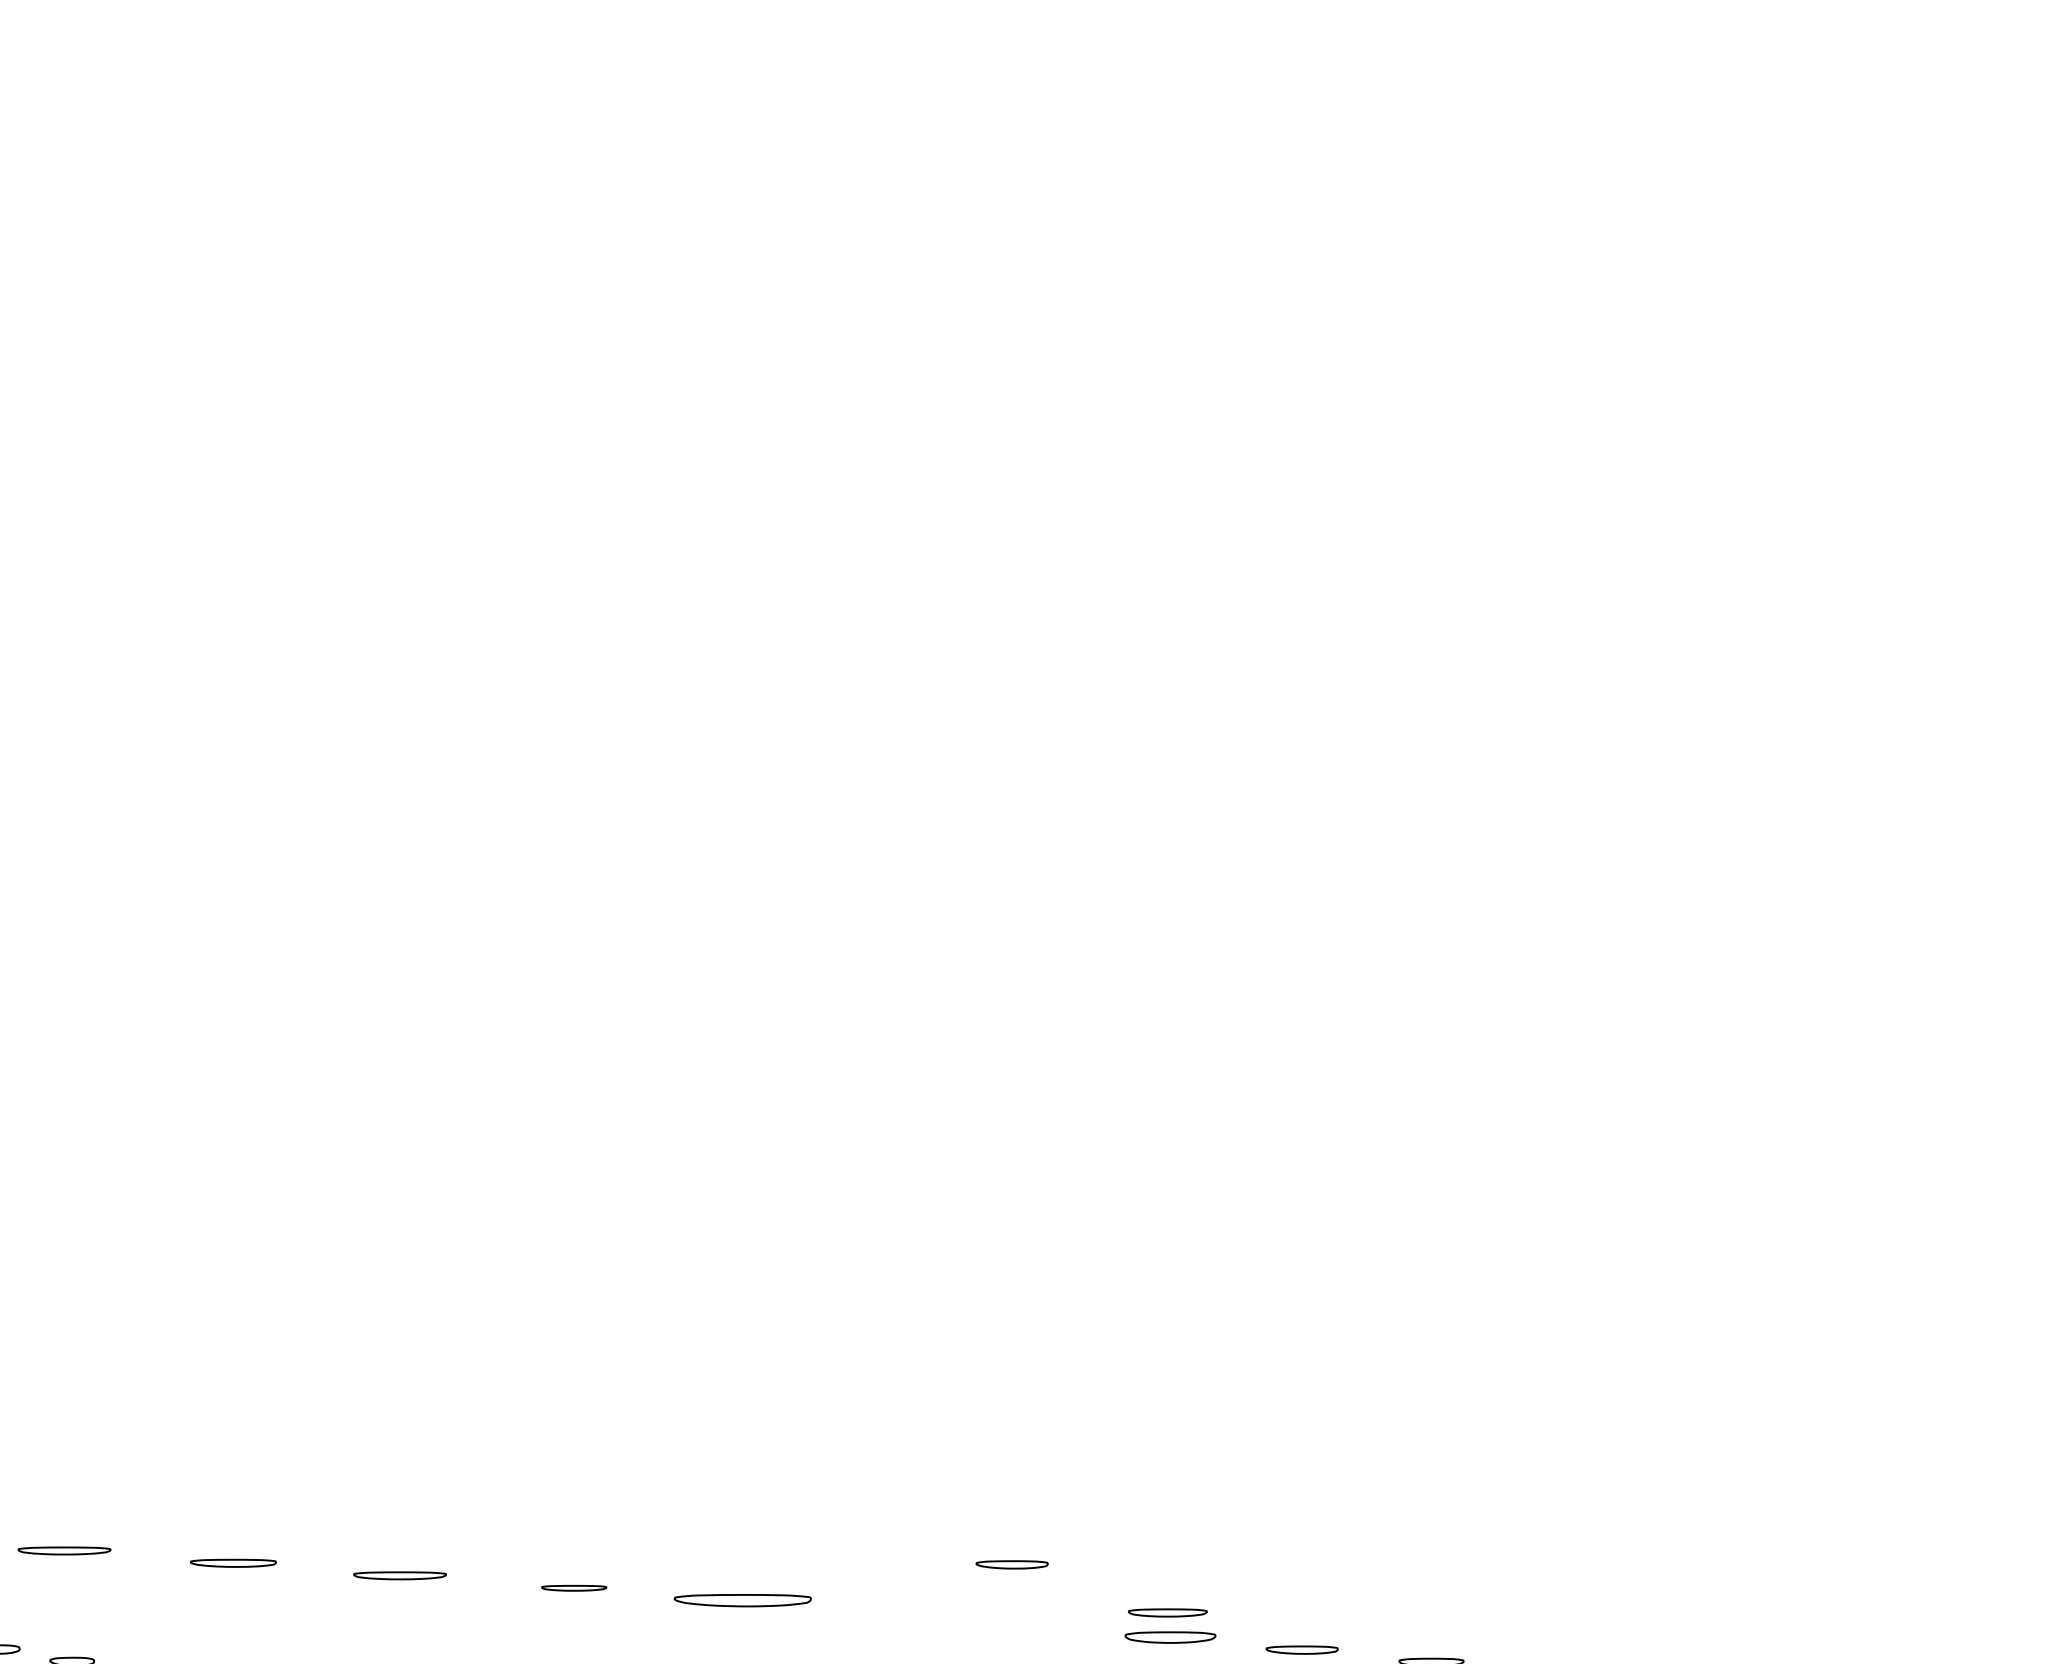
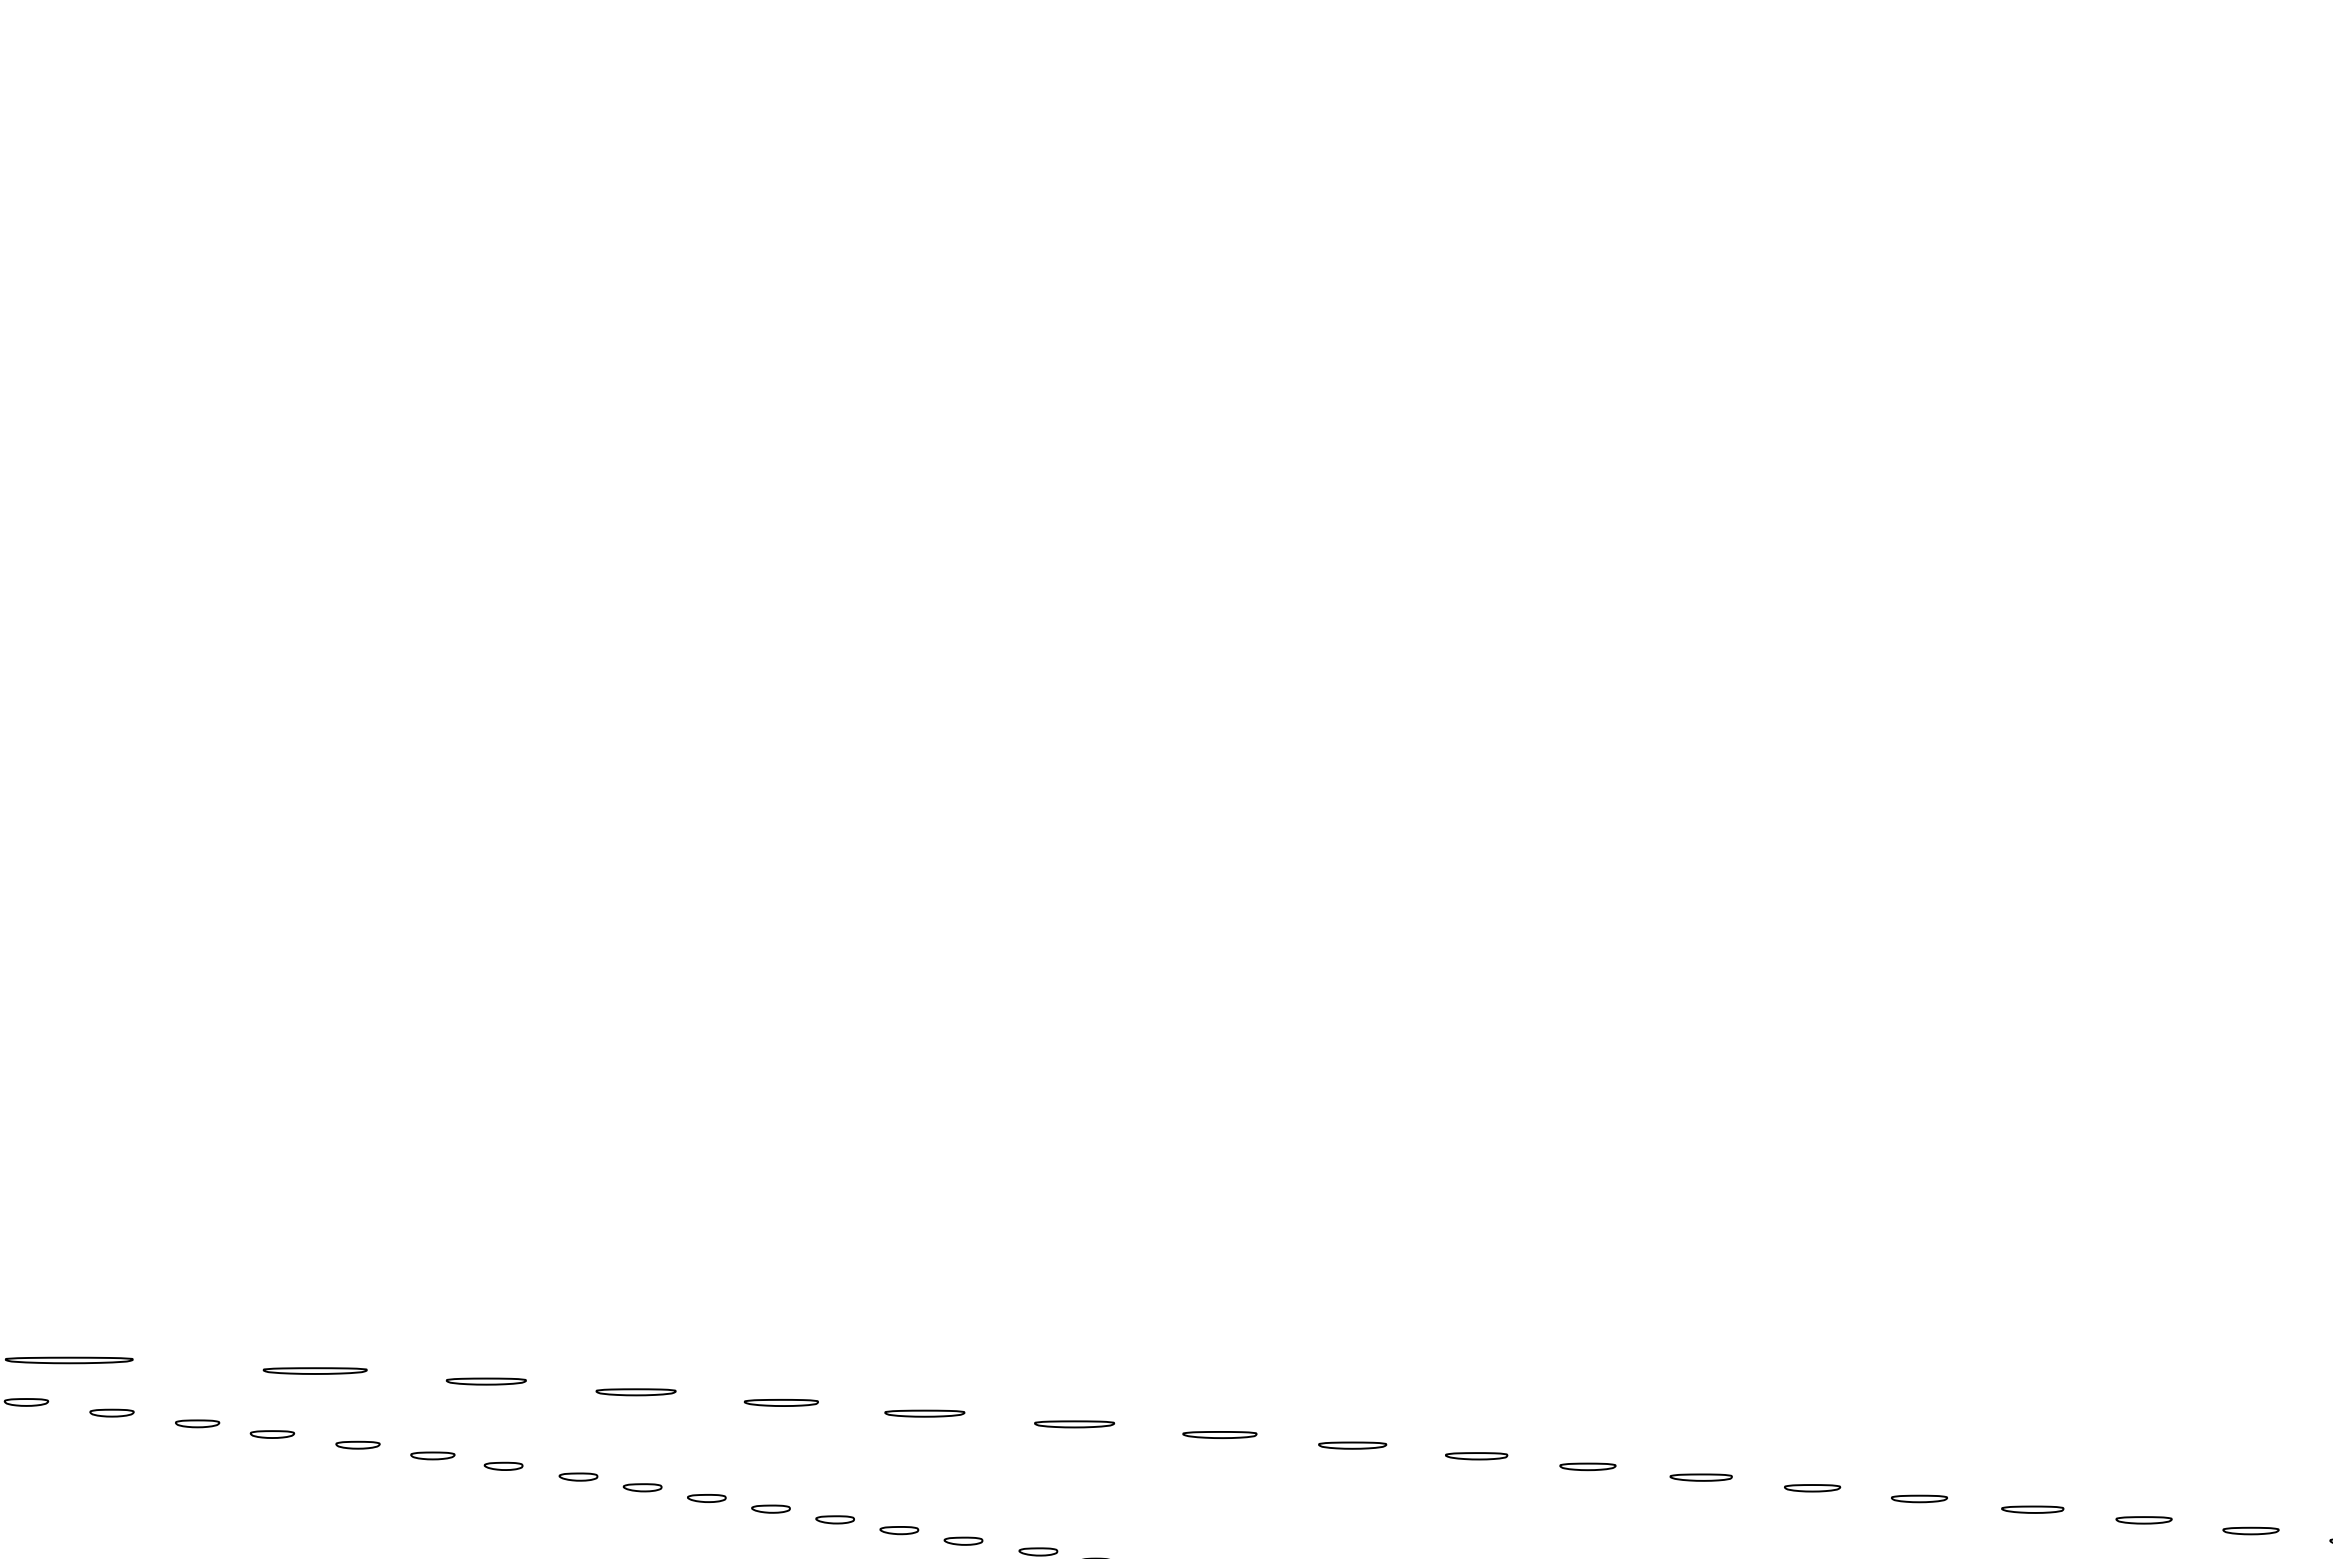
part: (1011, 1565) -> (1476, 1456), moved
part: (573, 1588) -> (1074, 1424), size x1.43
part: (742, 1600) -> (1219, 1434), size x0.62
part: (1167, 1612) -> (1352, 1445), moved
part: (1170, 1637) -> (1587, 1466), size x0.71

